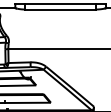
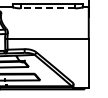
line: (60, 9) -> (47, 8), solid -> dashed

